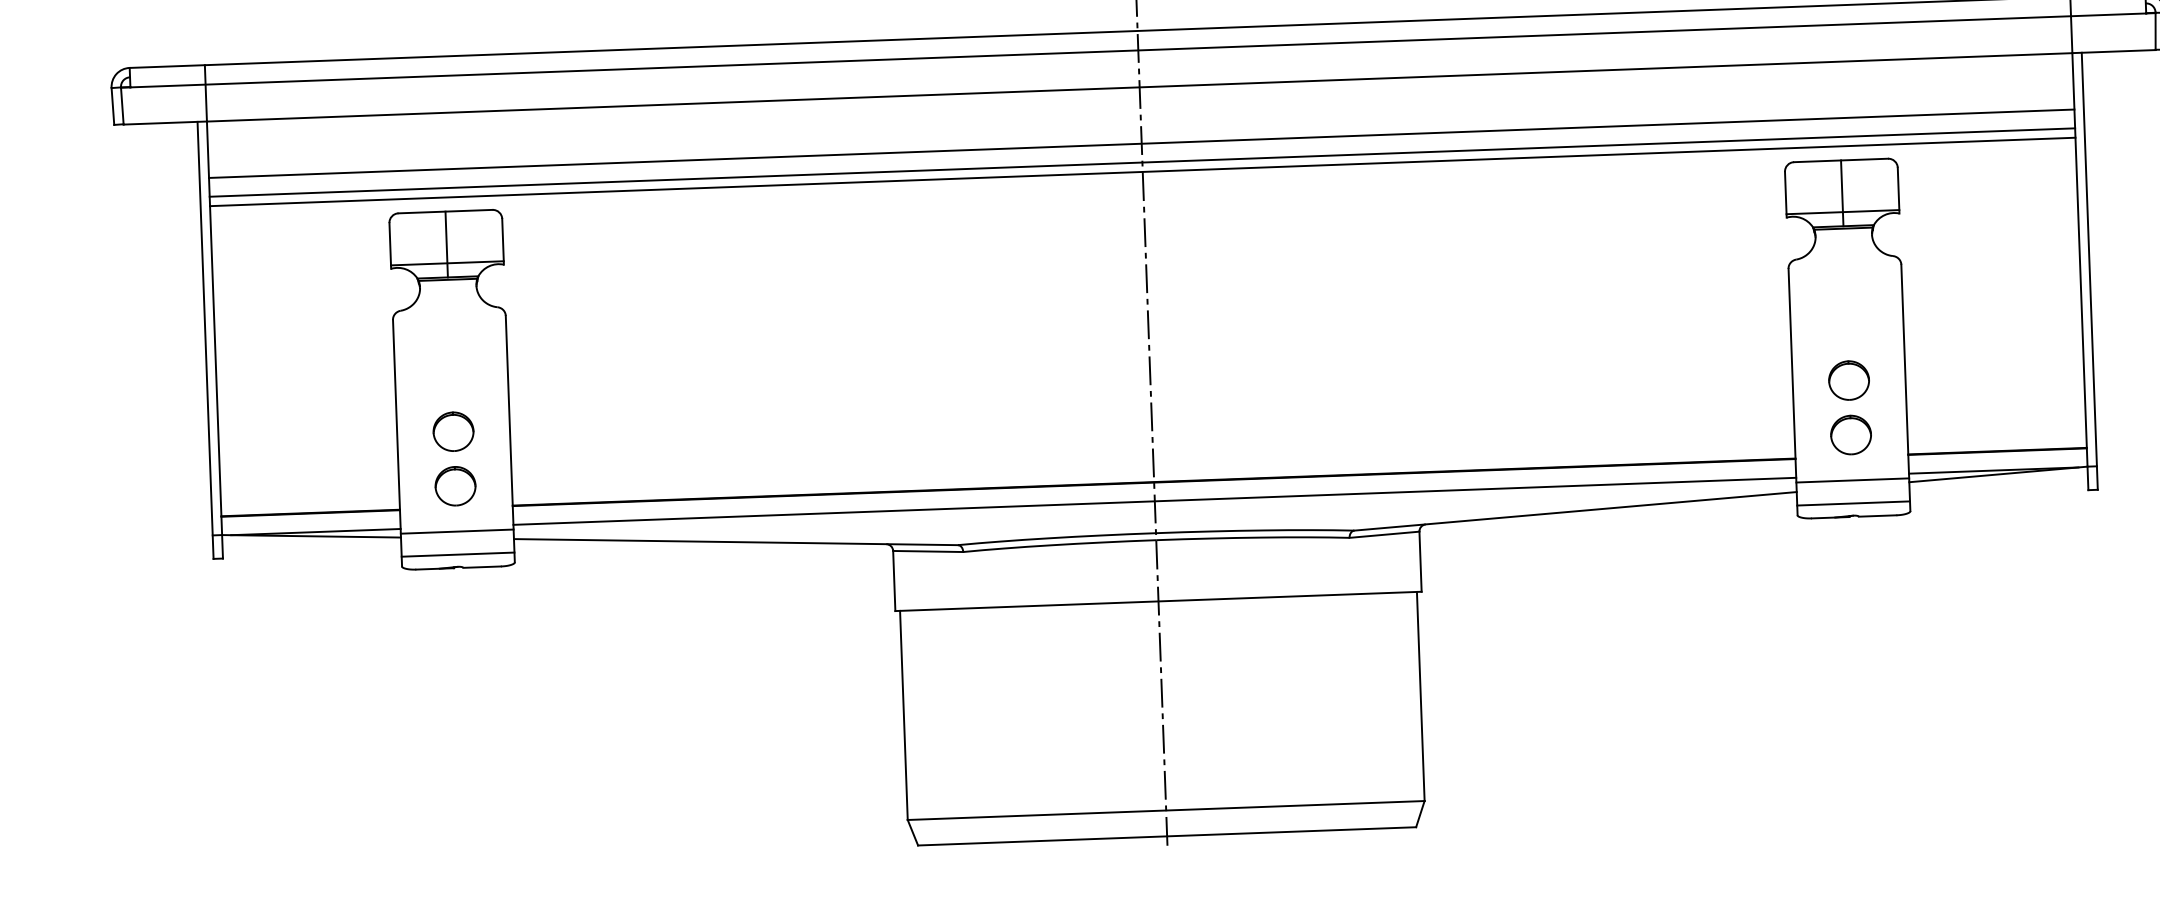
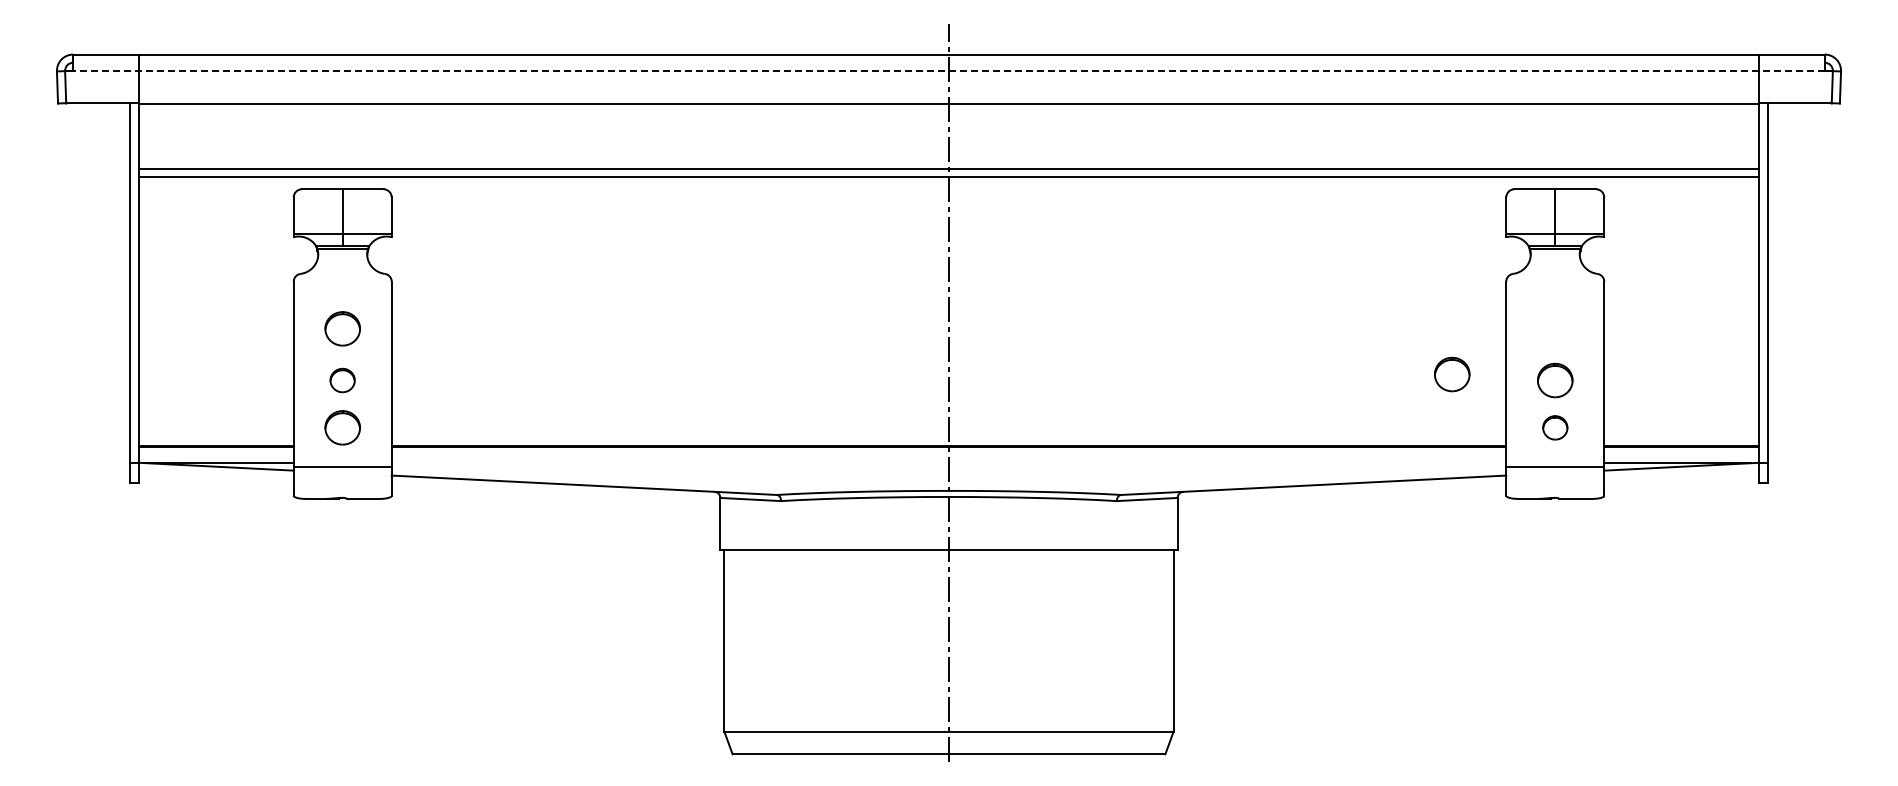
line: (1138, 50) -> (949, 71), solid -> dashed
line: (1141, 143) -> (948, 152), removed
part: (451, 371) -> (342, 328), added
part: (1730, 377) -> (1452, 374), added
part: (453, 431) -> (342, 380), size x0.7
part: (1851, 434) -> (1555, 427), size x0.7
line: (1154, 501) -> (948, 463), removed
line: (1853, 503) -> (1555, 487), removed
line: (457, 554) -> (342, 487), removed

